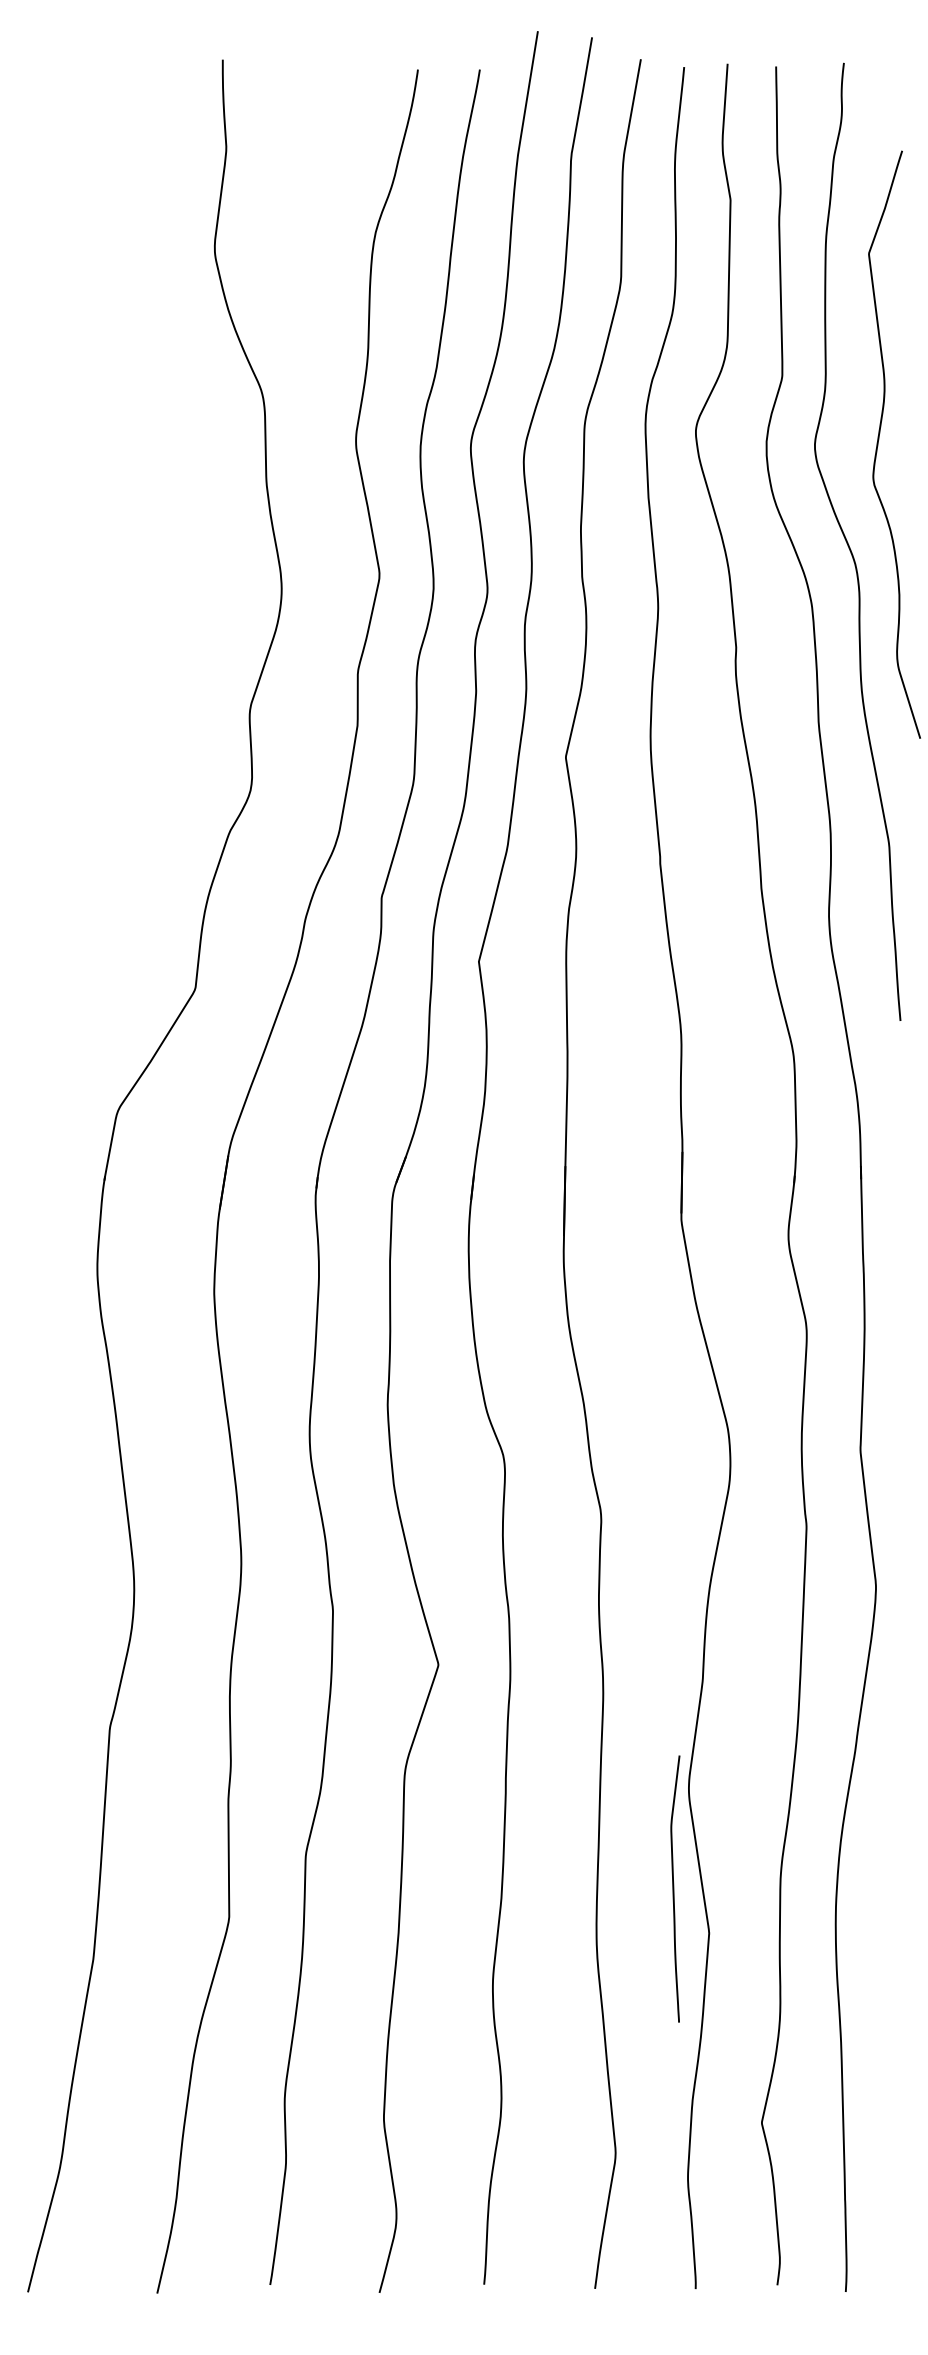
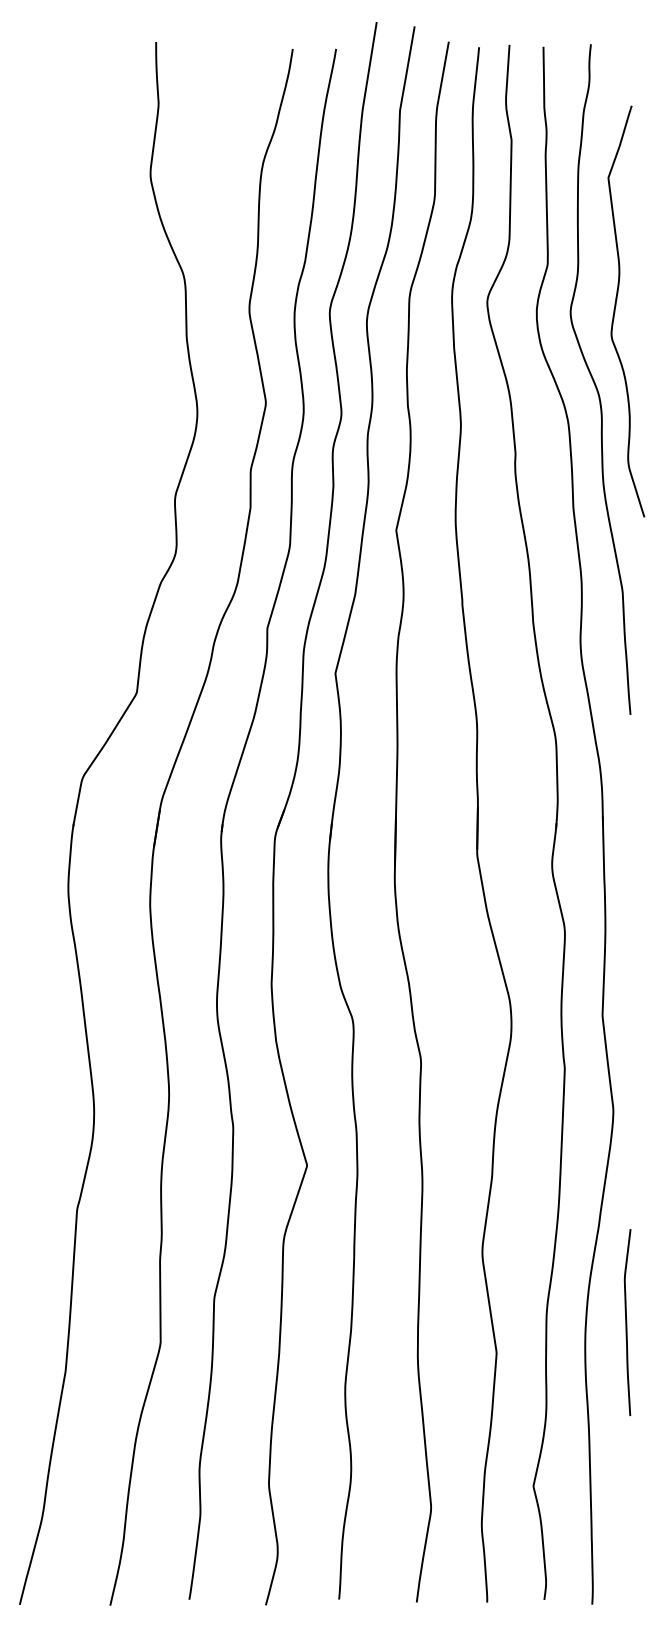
curve: (674, 1888) -> (627, 1322), moved

